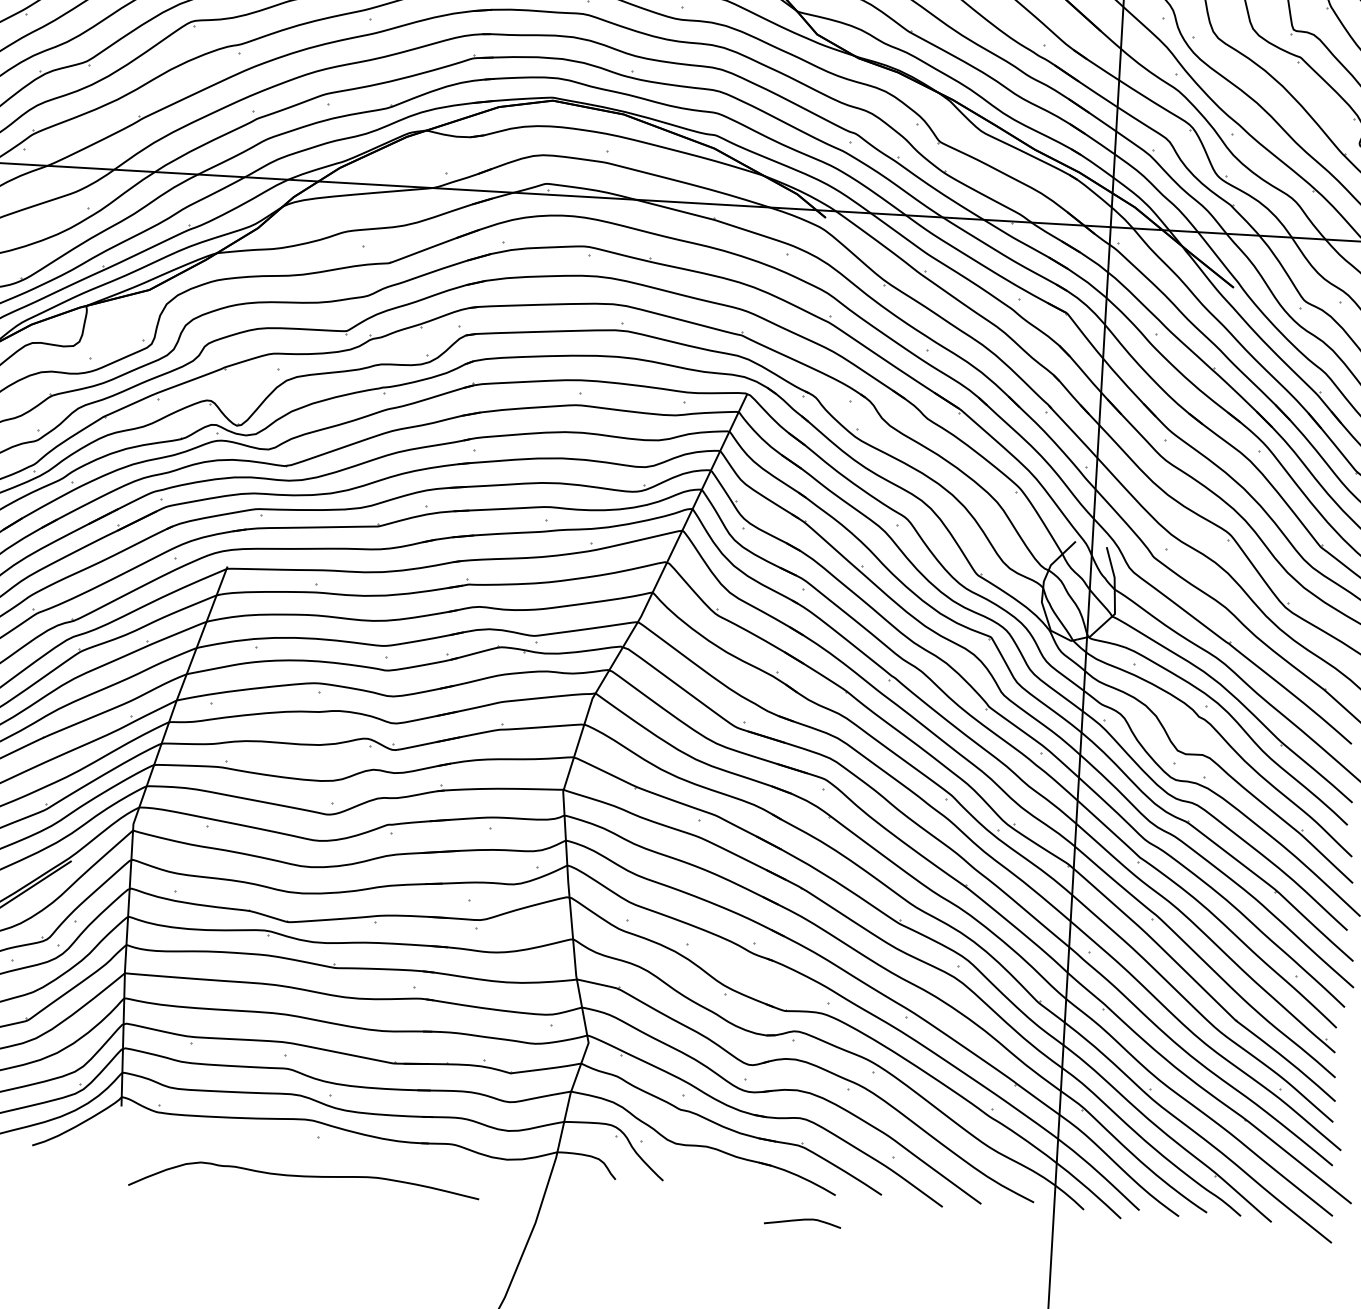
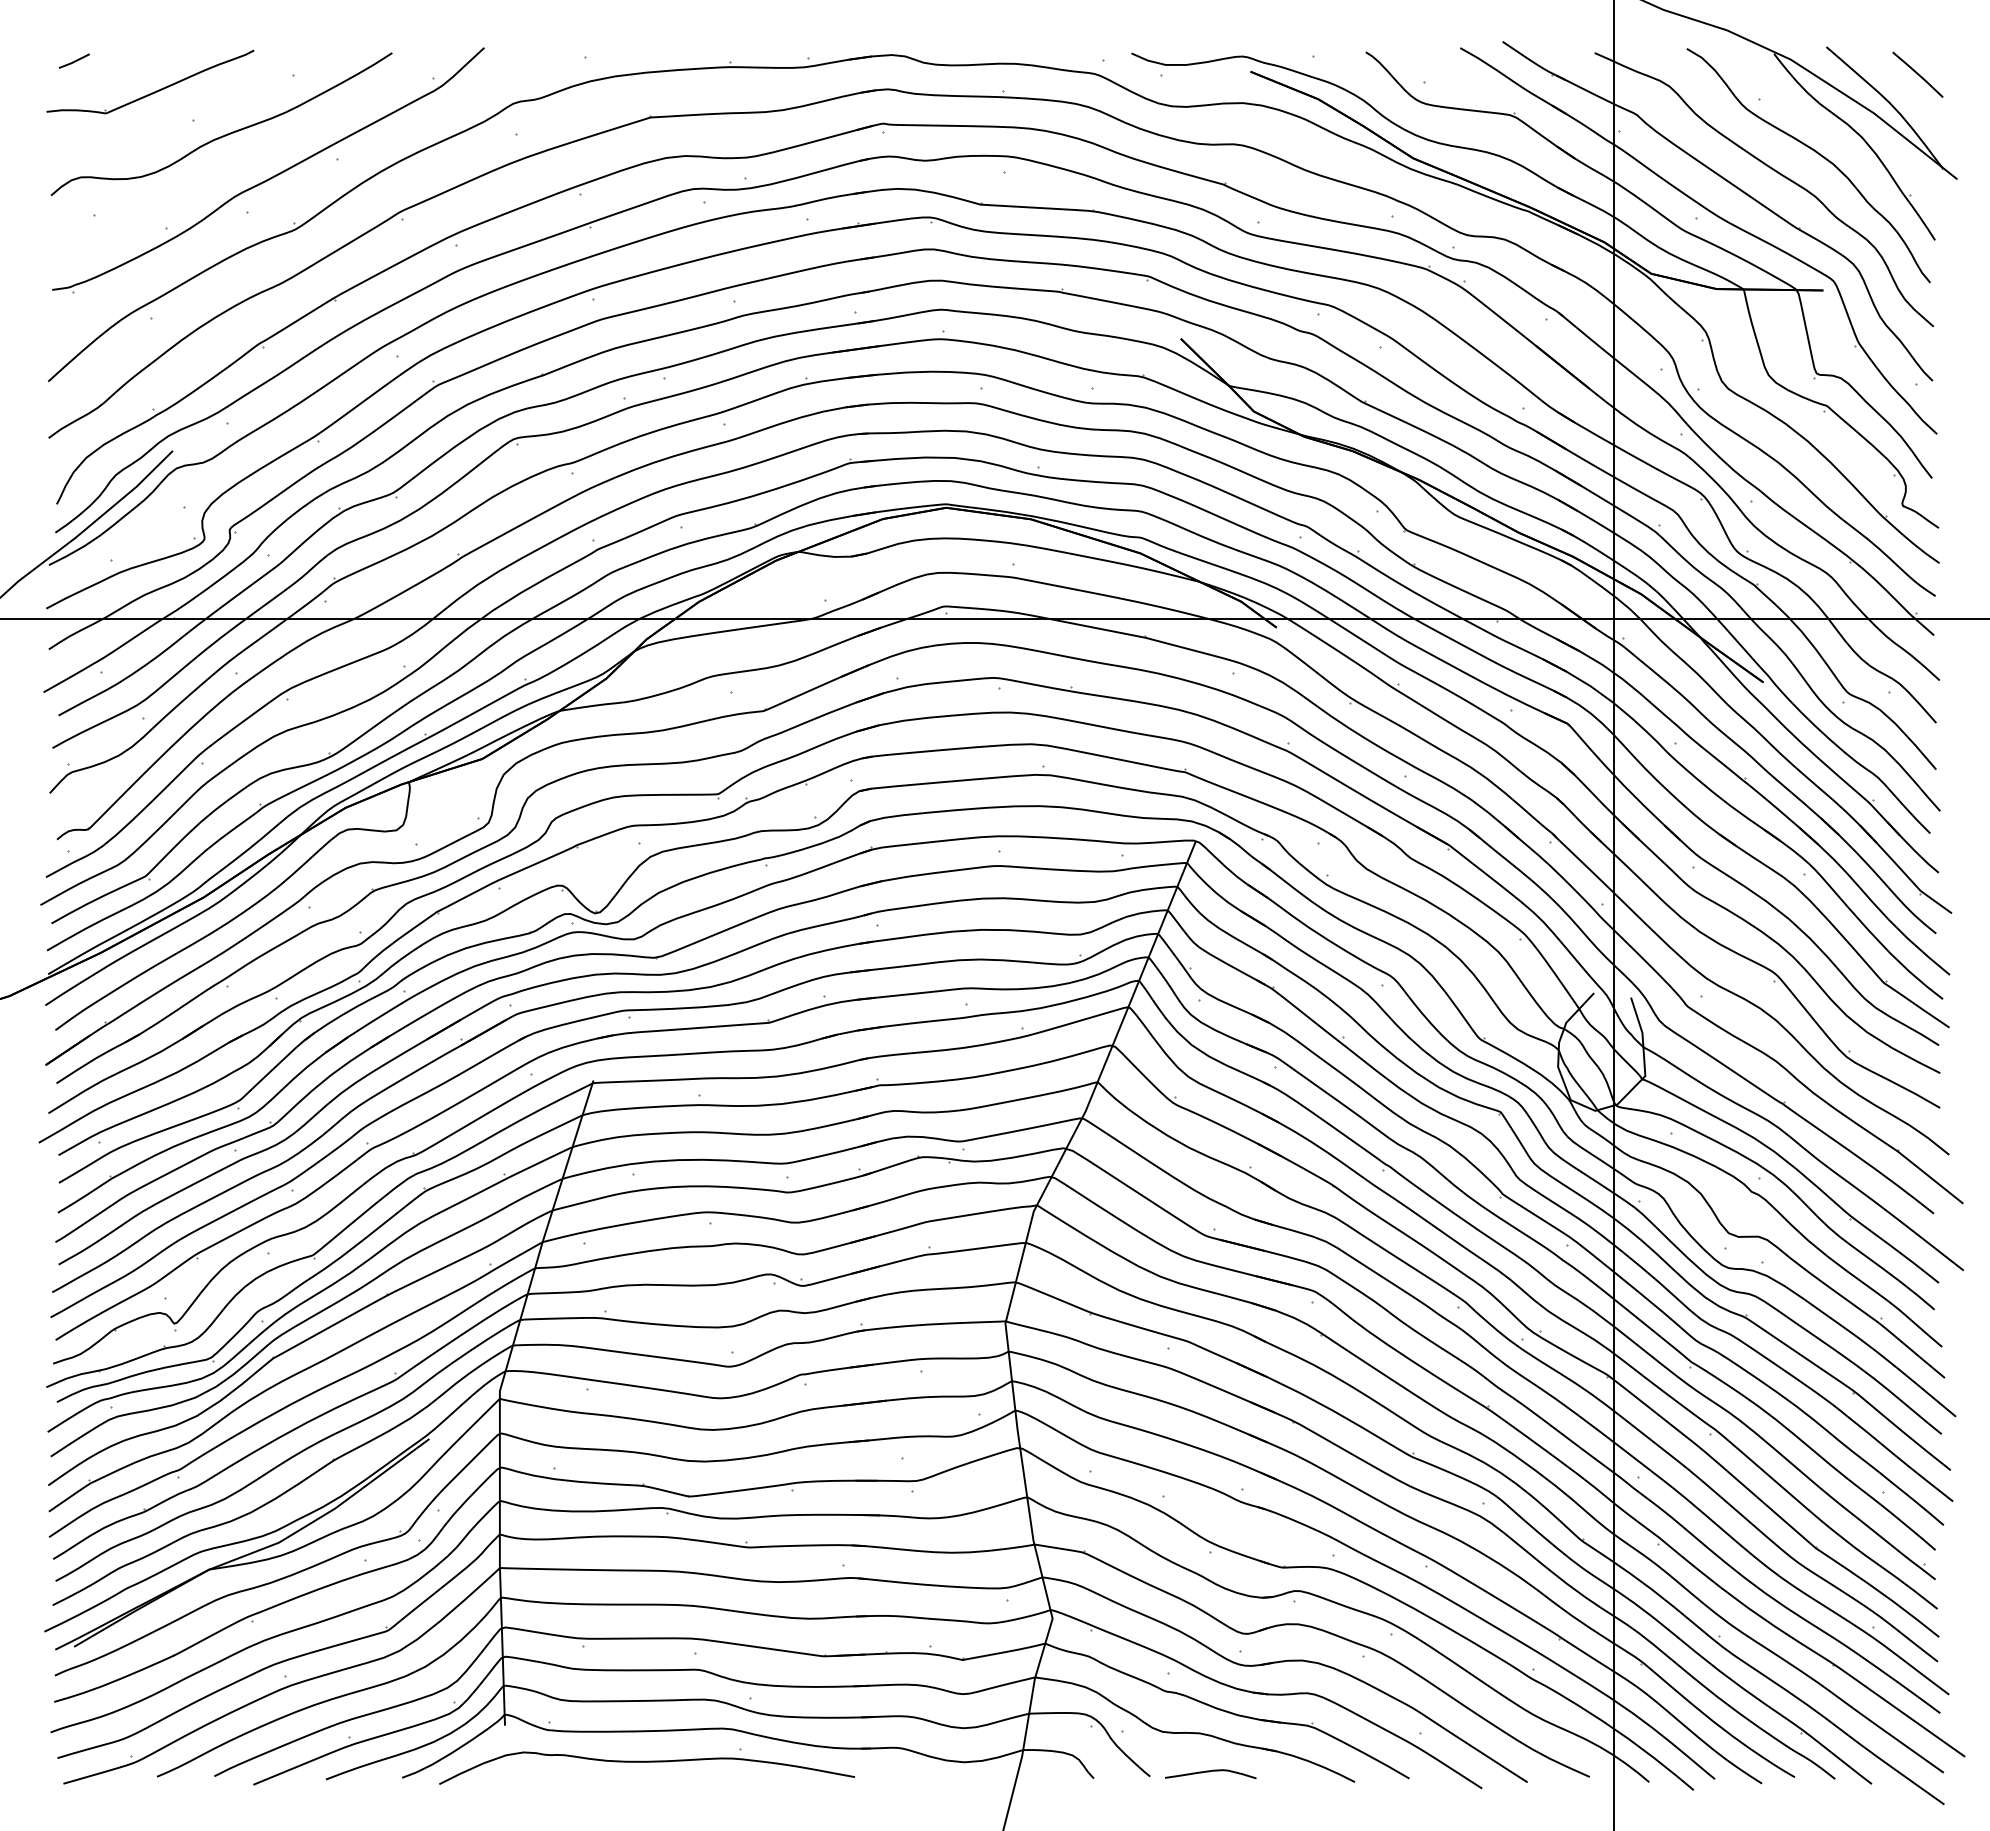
curve: (304, 1176) -> (646, 1762), moved
curve: (801, 1220) -> (1209, 1772), moved

